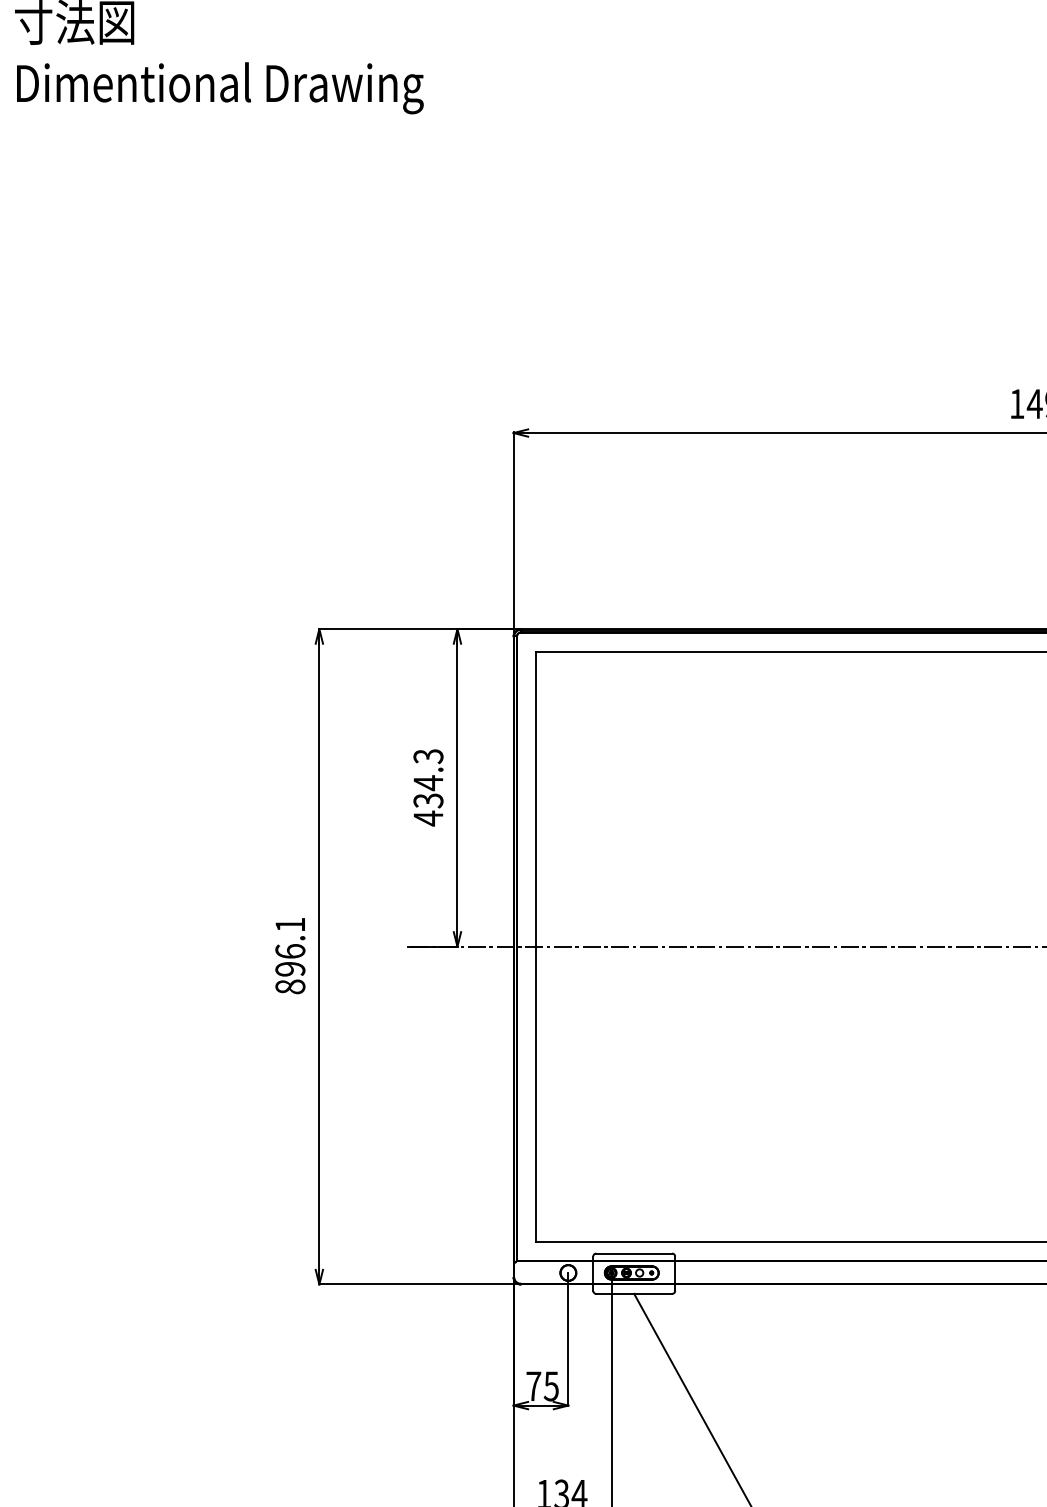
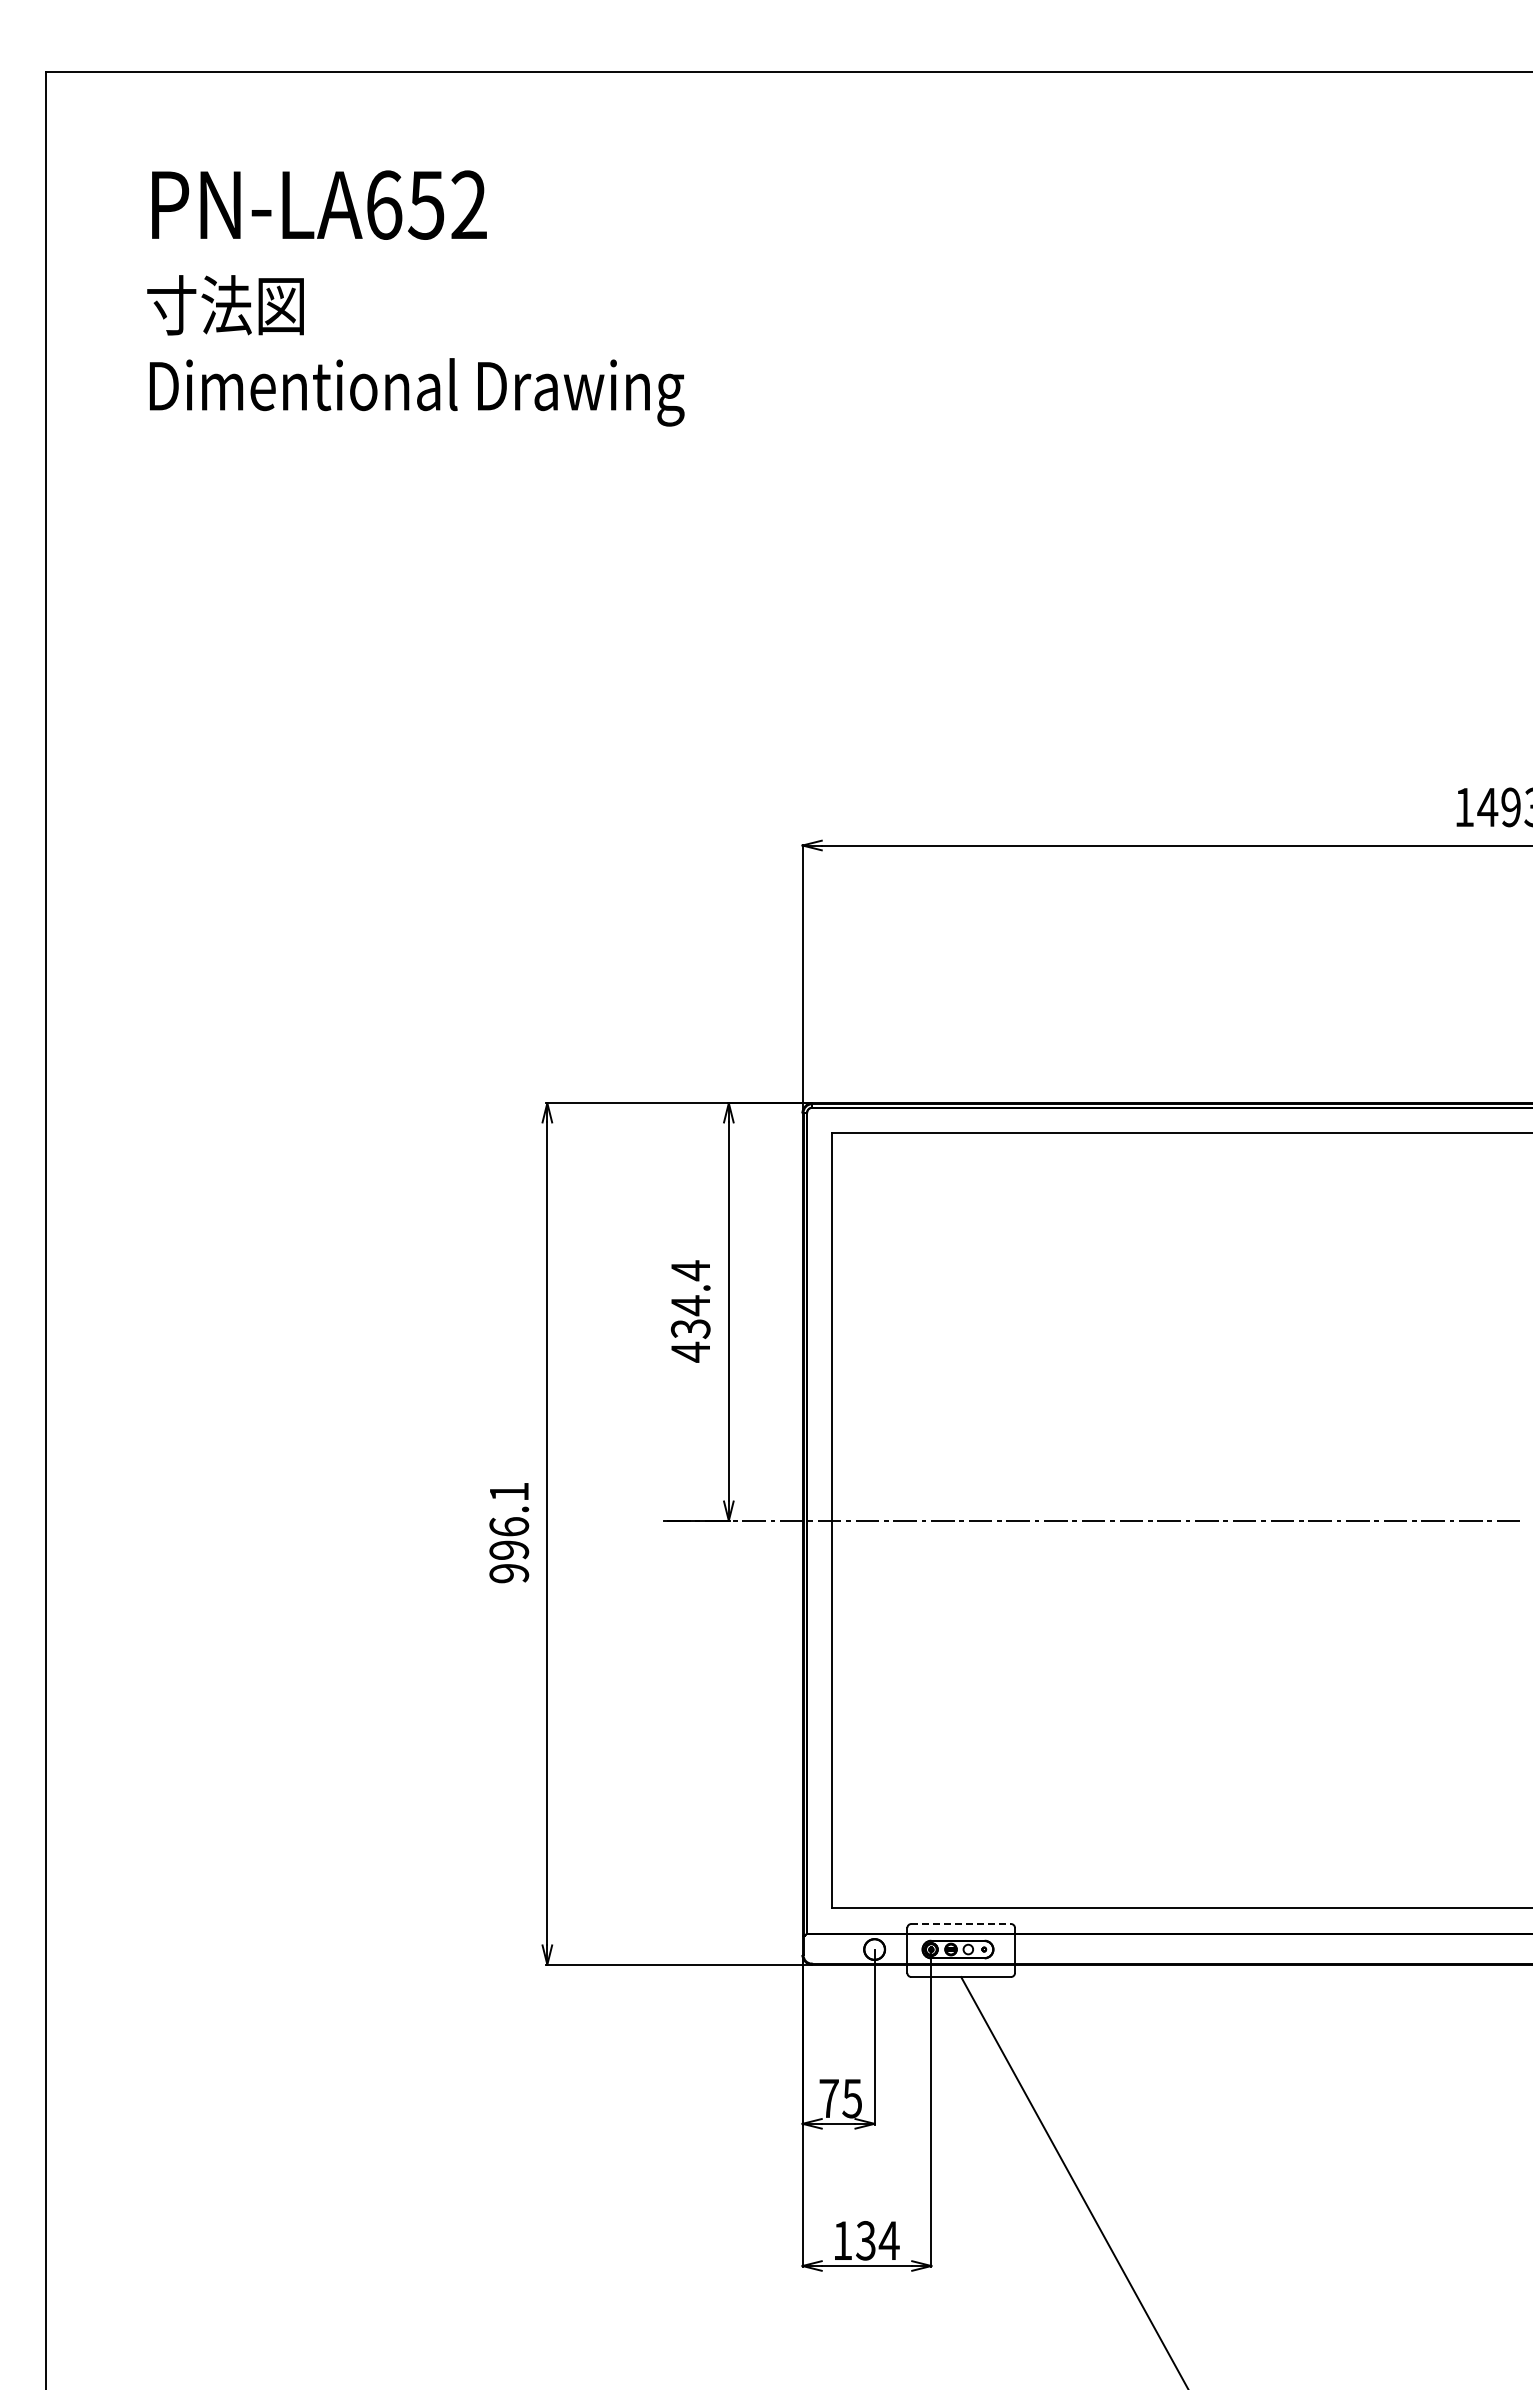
text: (428, 756) -> (690, 1270), 434.3 -> 434.4
text: (290, 986) -> (509, 1573), 896.1 -> 996.1
line: (634, 1253) -> (961, 1923), solid -> dashed

